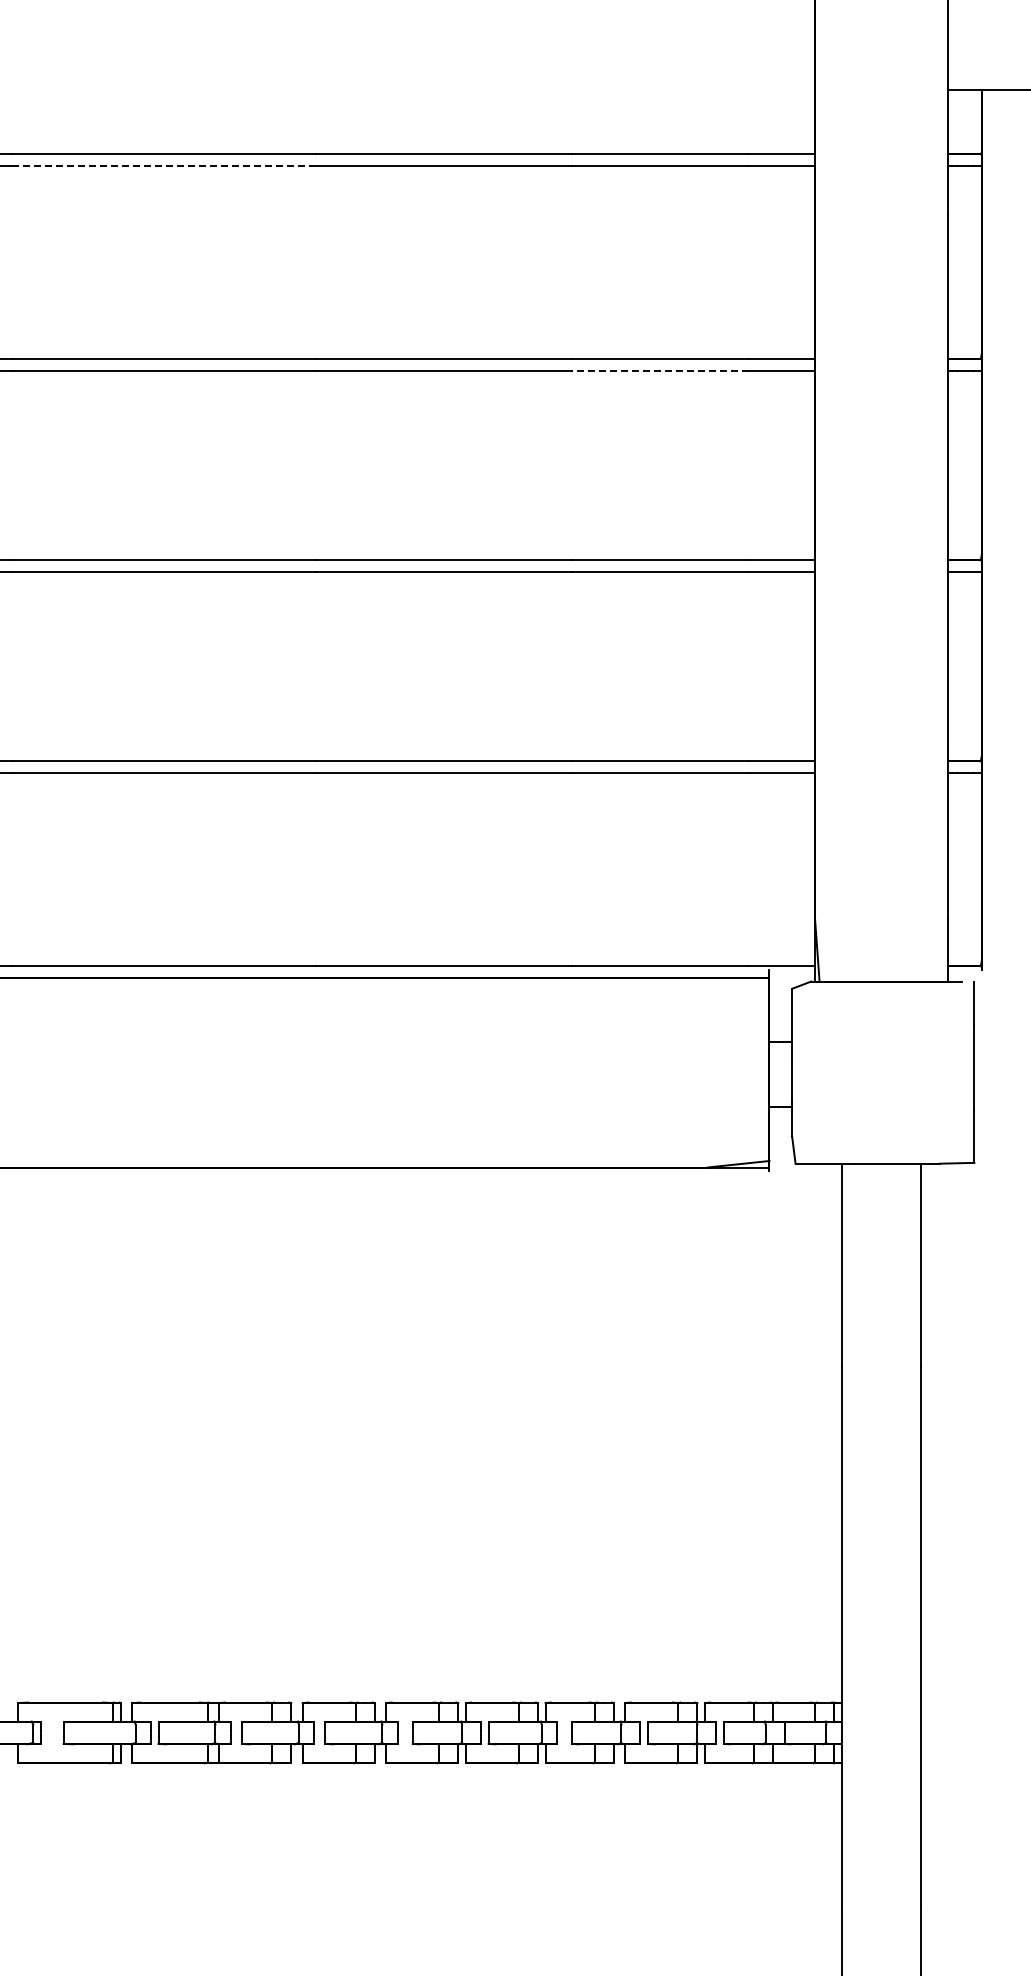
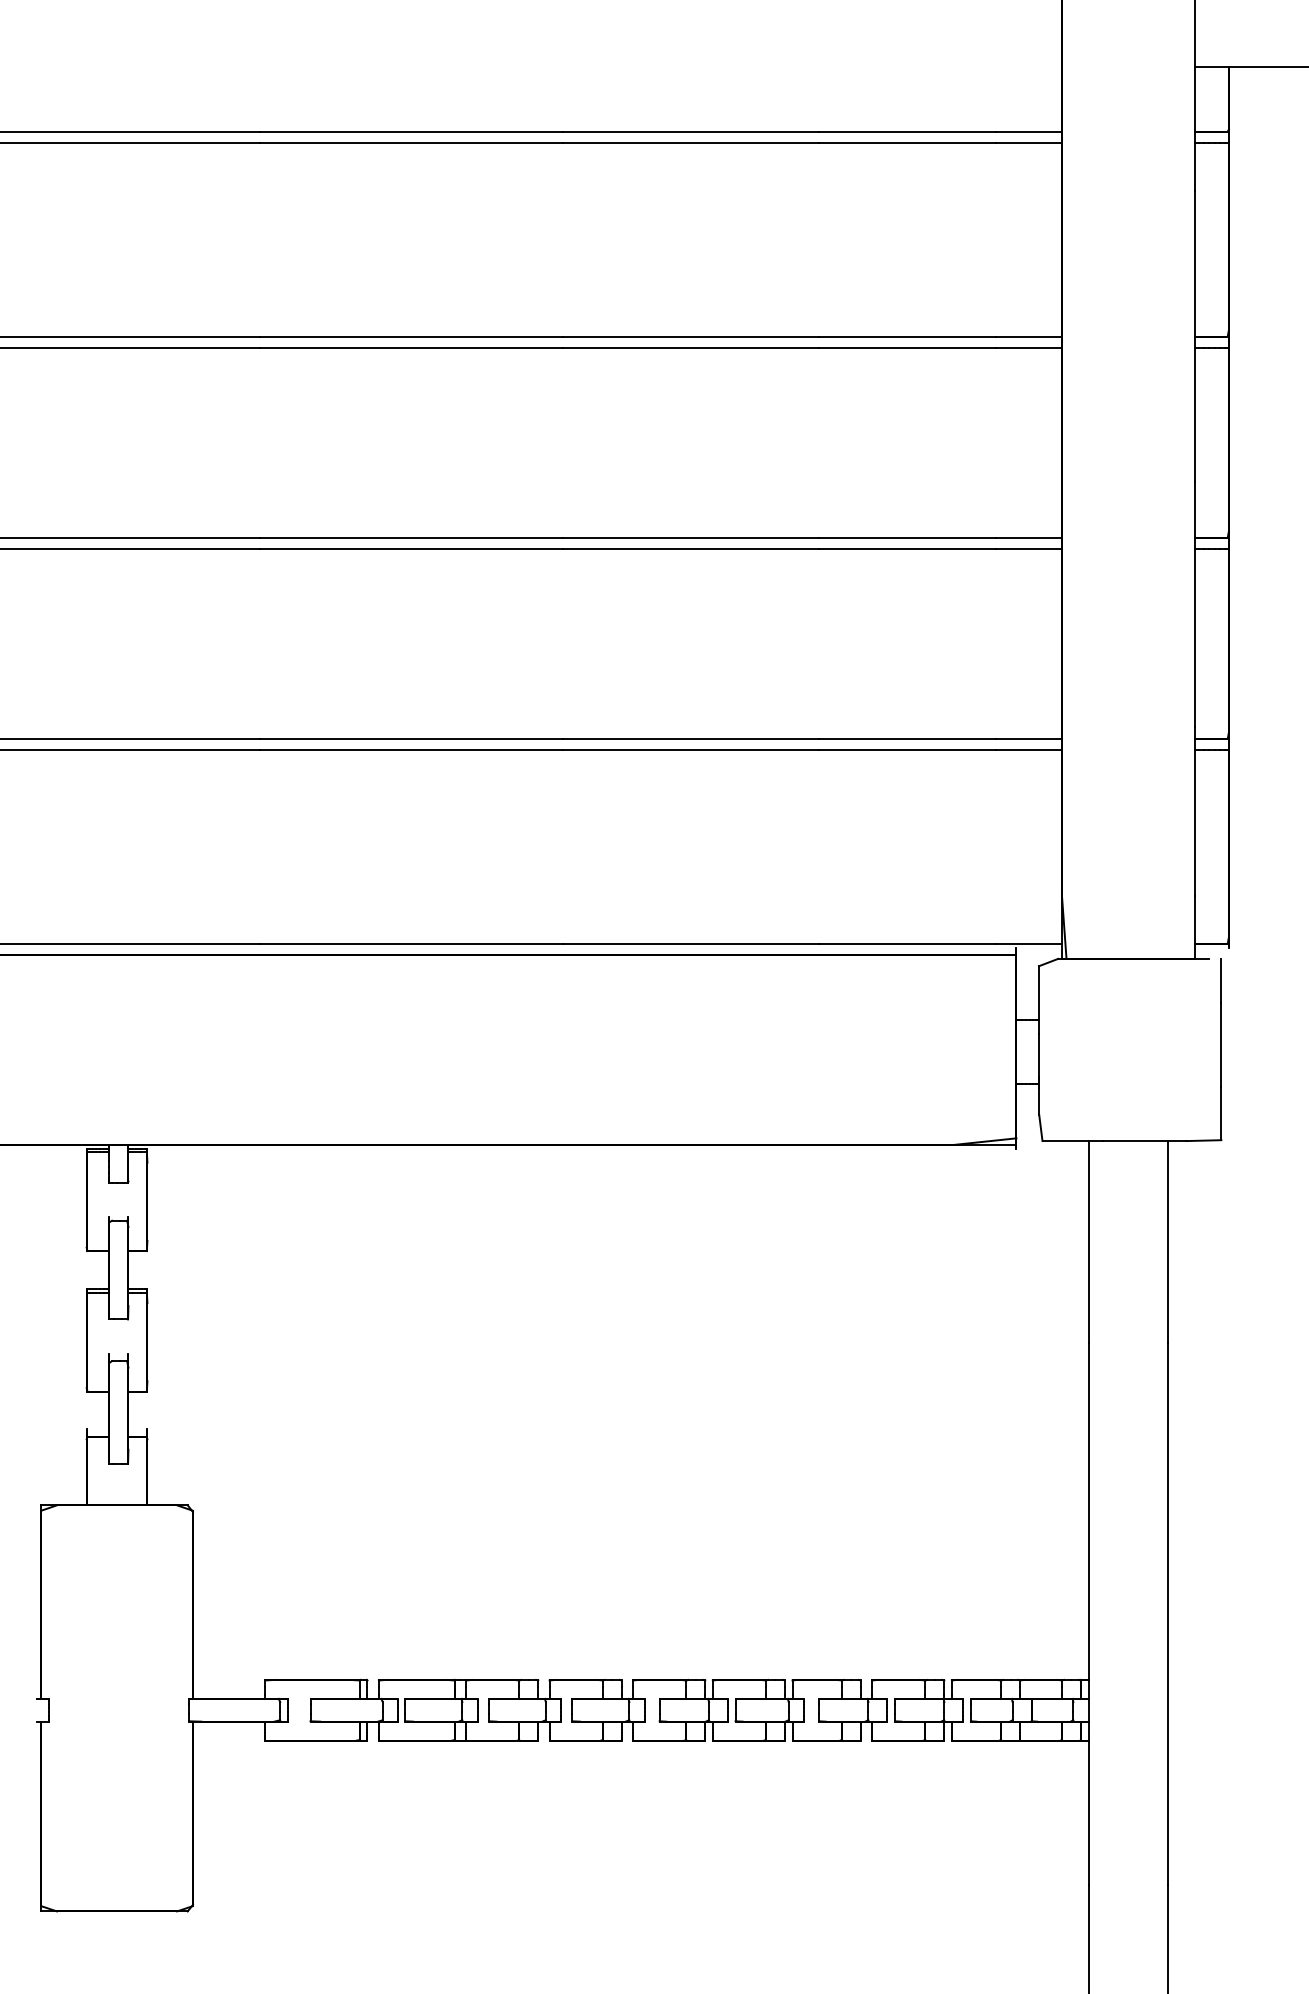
line: (164, 166) -> (411, 143), dashed -> solid
line: (660, 370) -> (907, 347), dashed -> solid

